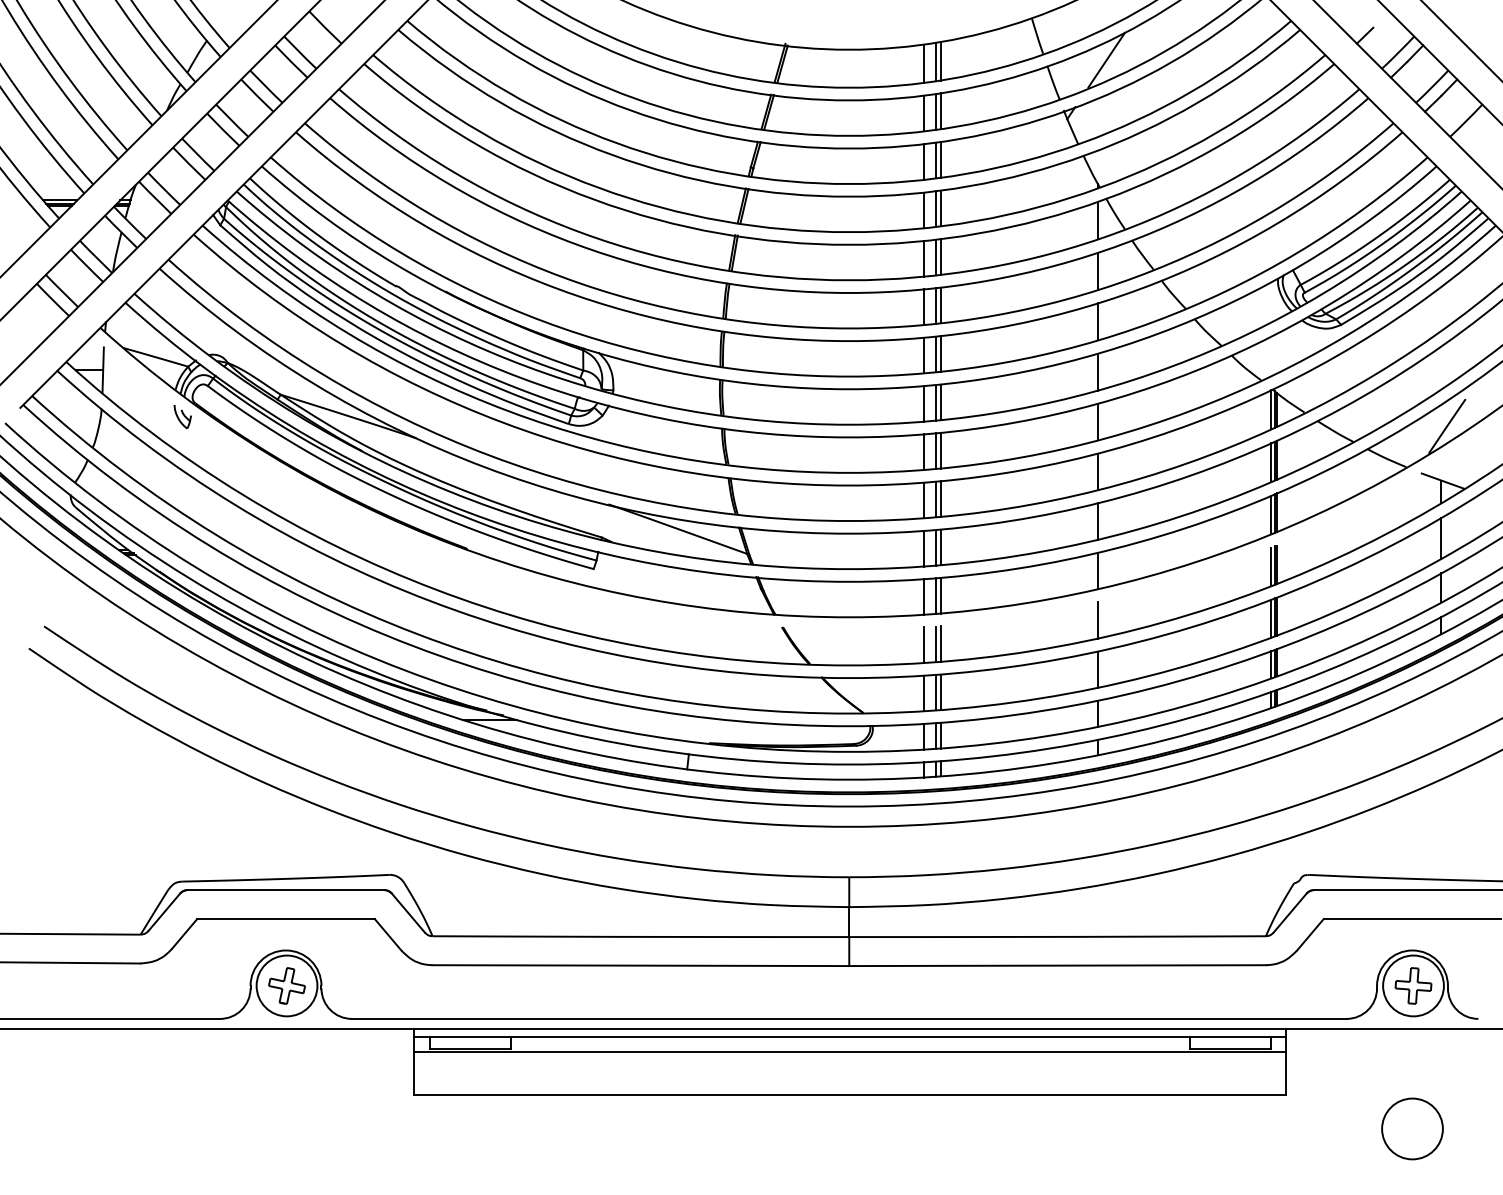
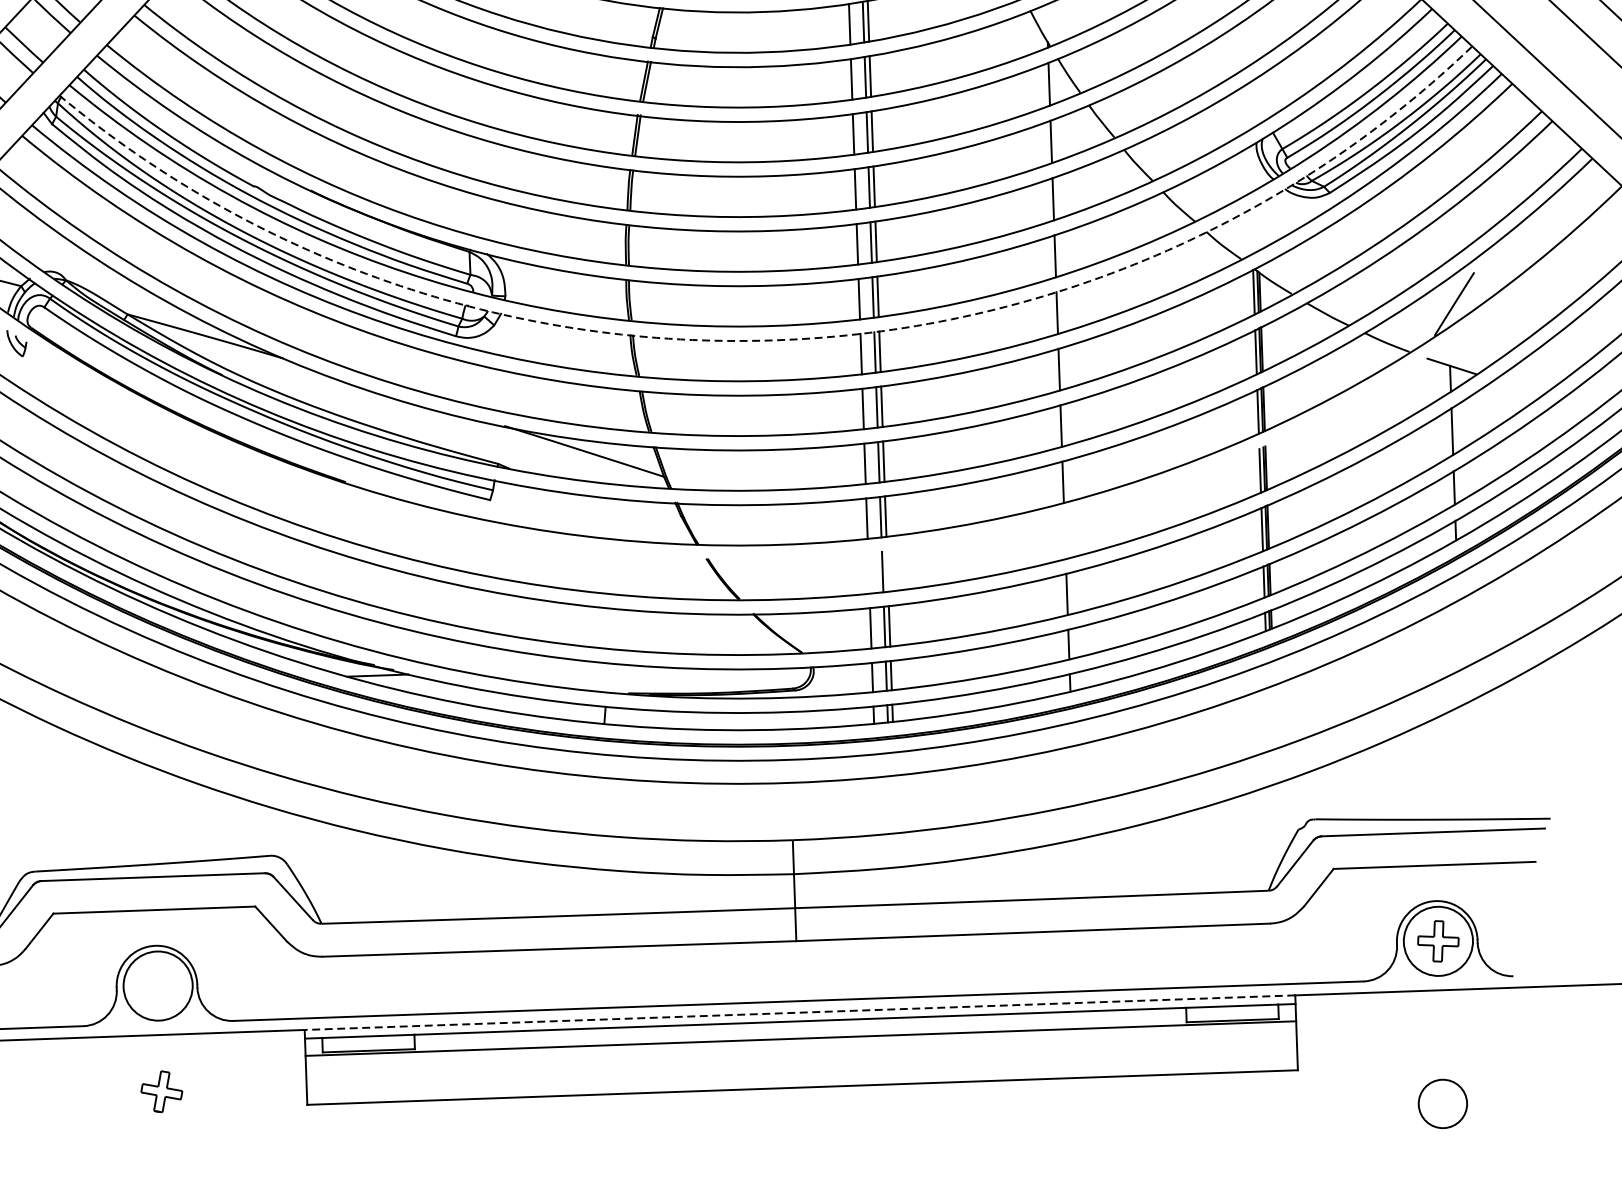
arc: (849, 437) -> (775, 340), solid -> dashed
line: (1097, 620) -> (1064, 538), removed
line: (940, 643) -> (887, 570), removed
line: (924, 645) -> (869, 573), removed
part: (286, 985) -> (161, 1091), moved
line: (850, 1029) -> (800, 1013), solid -> dashed
circle: (1412, 1128) -> (1442, 1103), size x0.7

